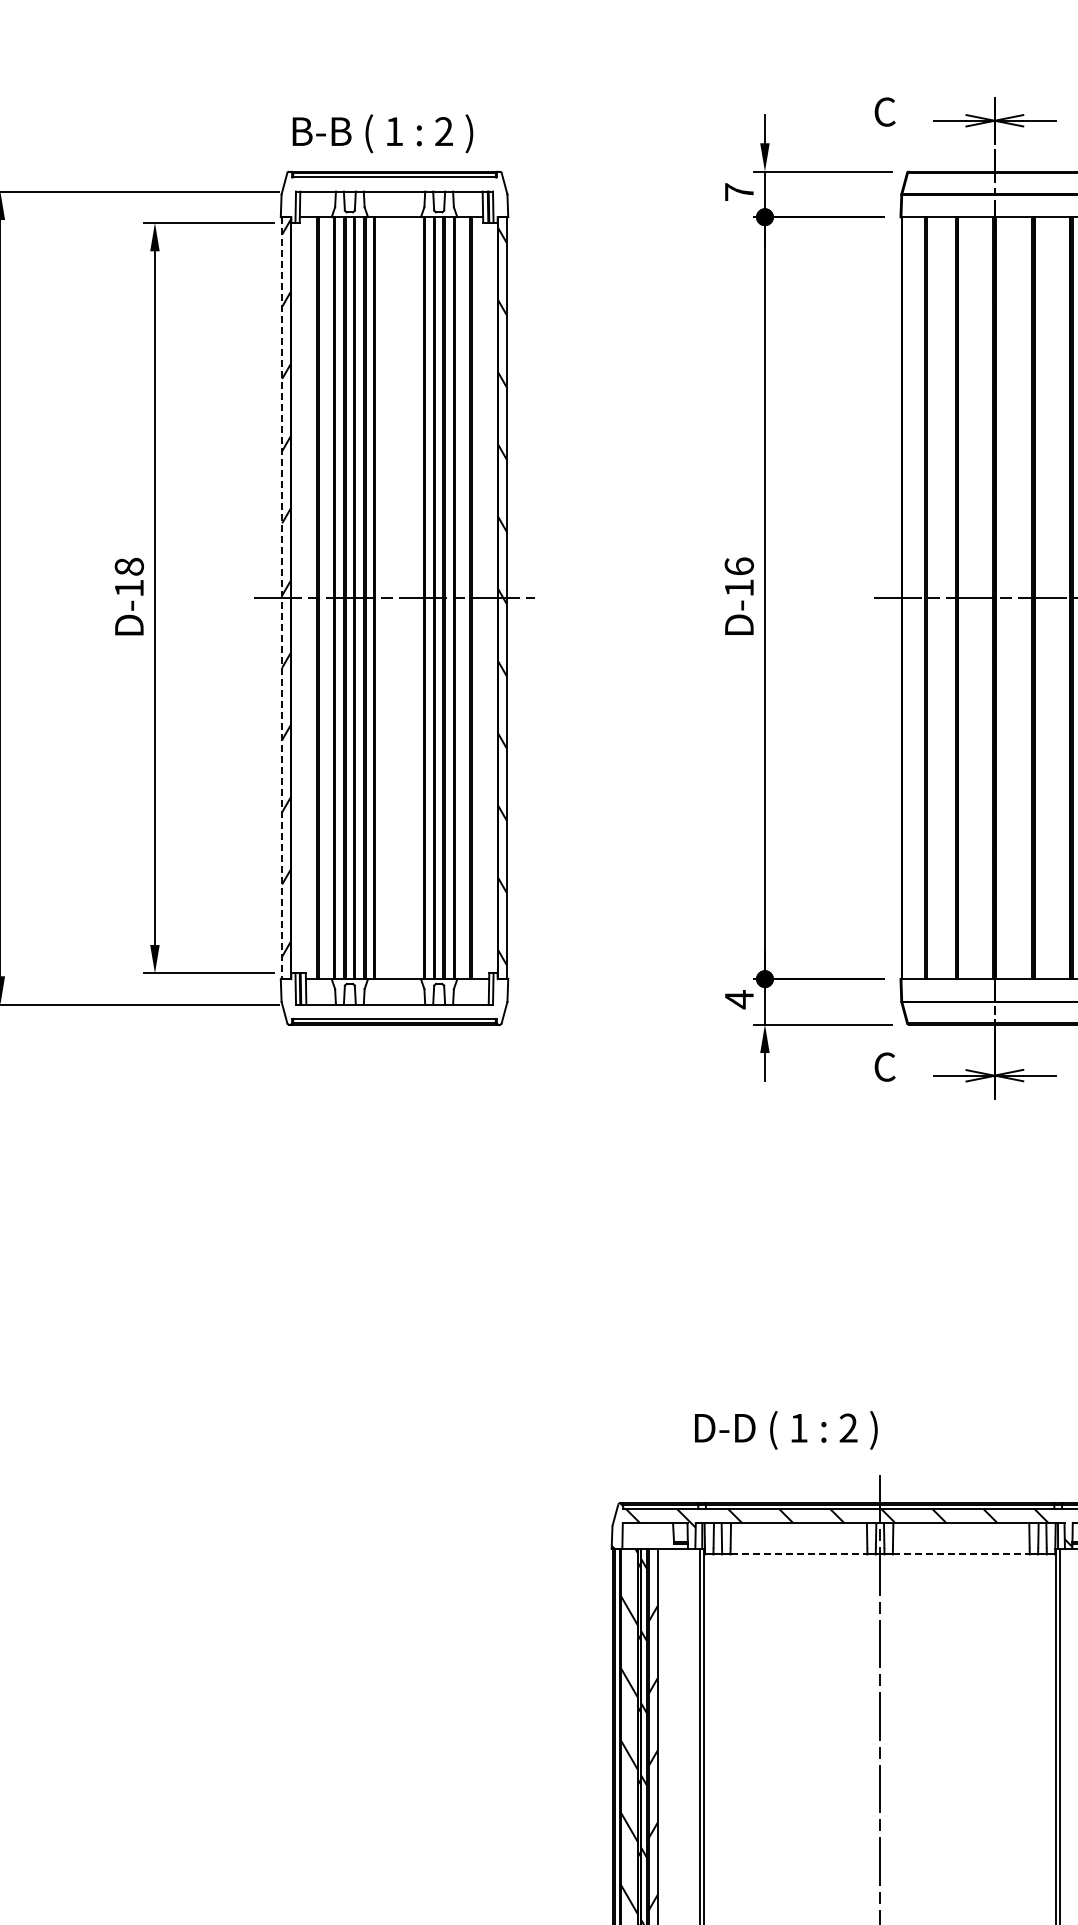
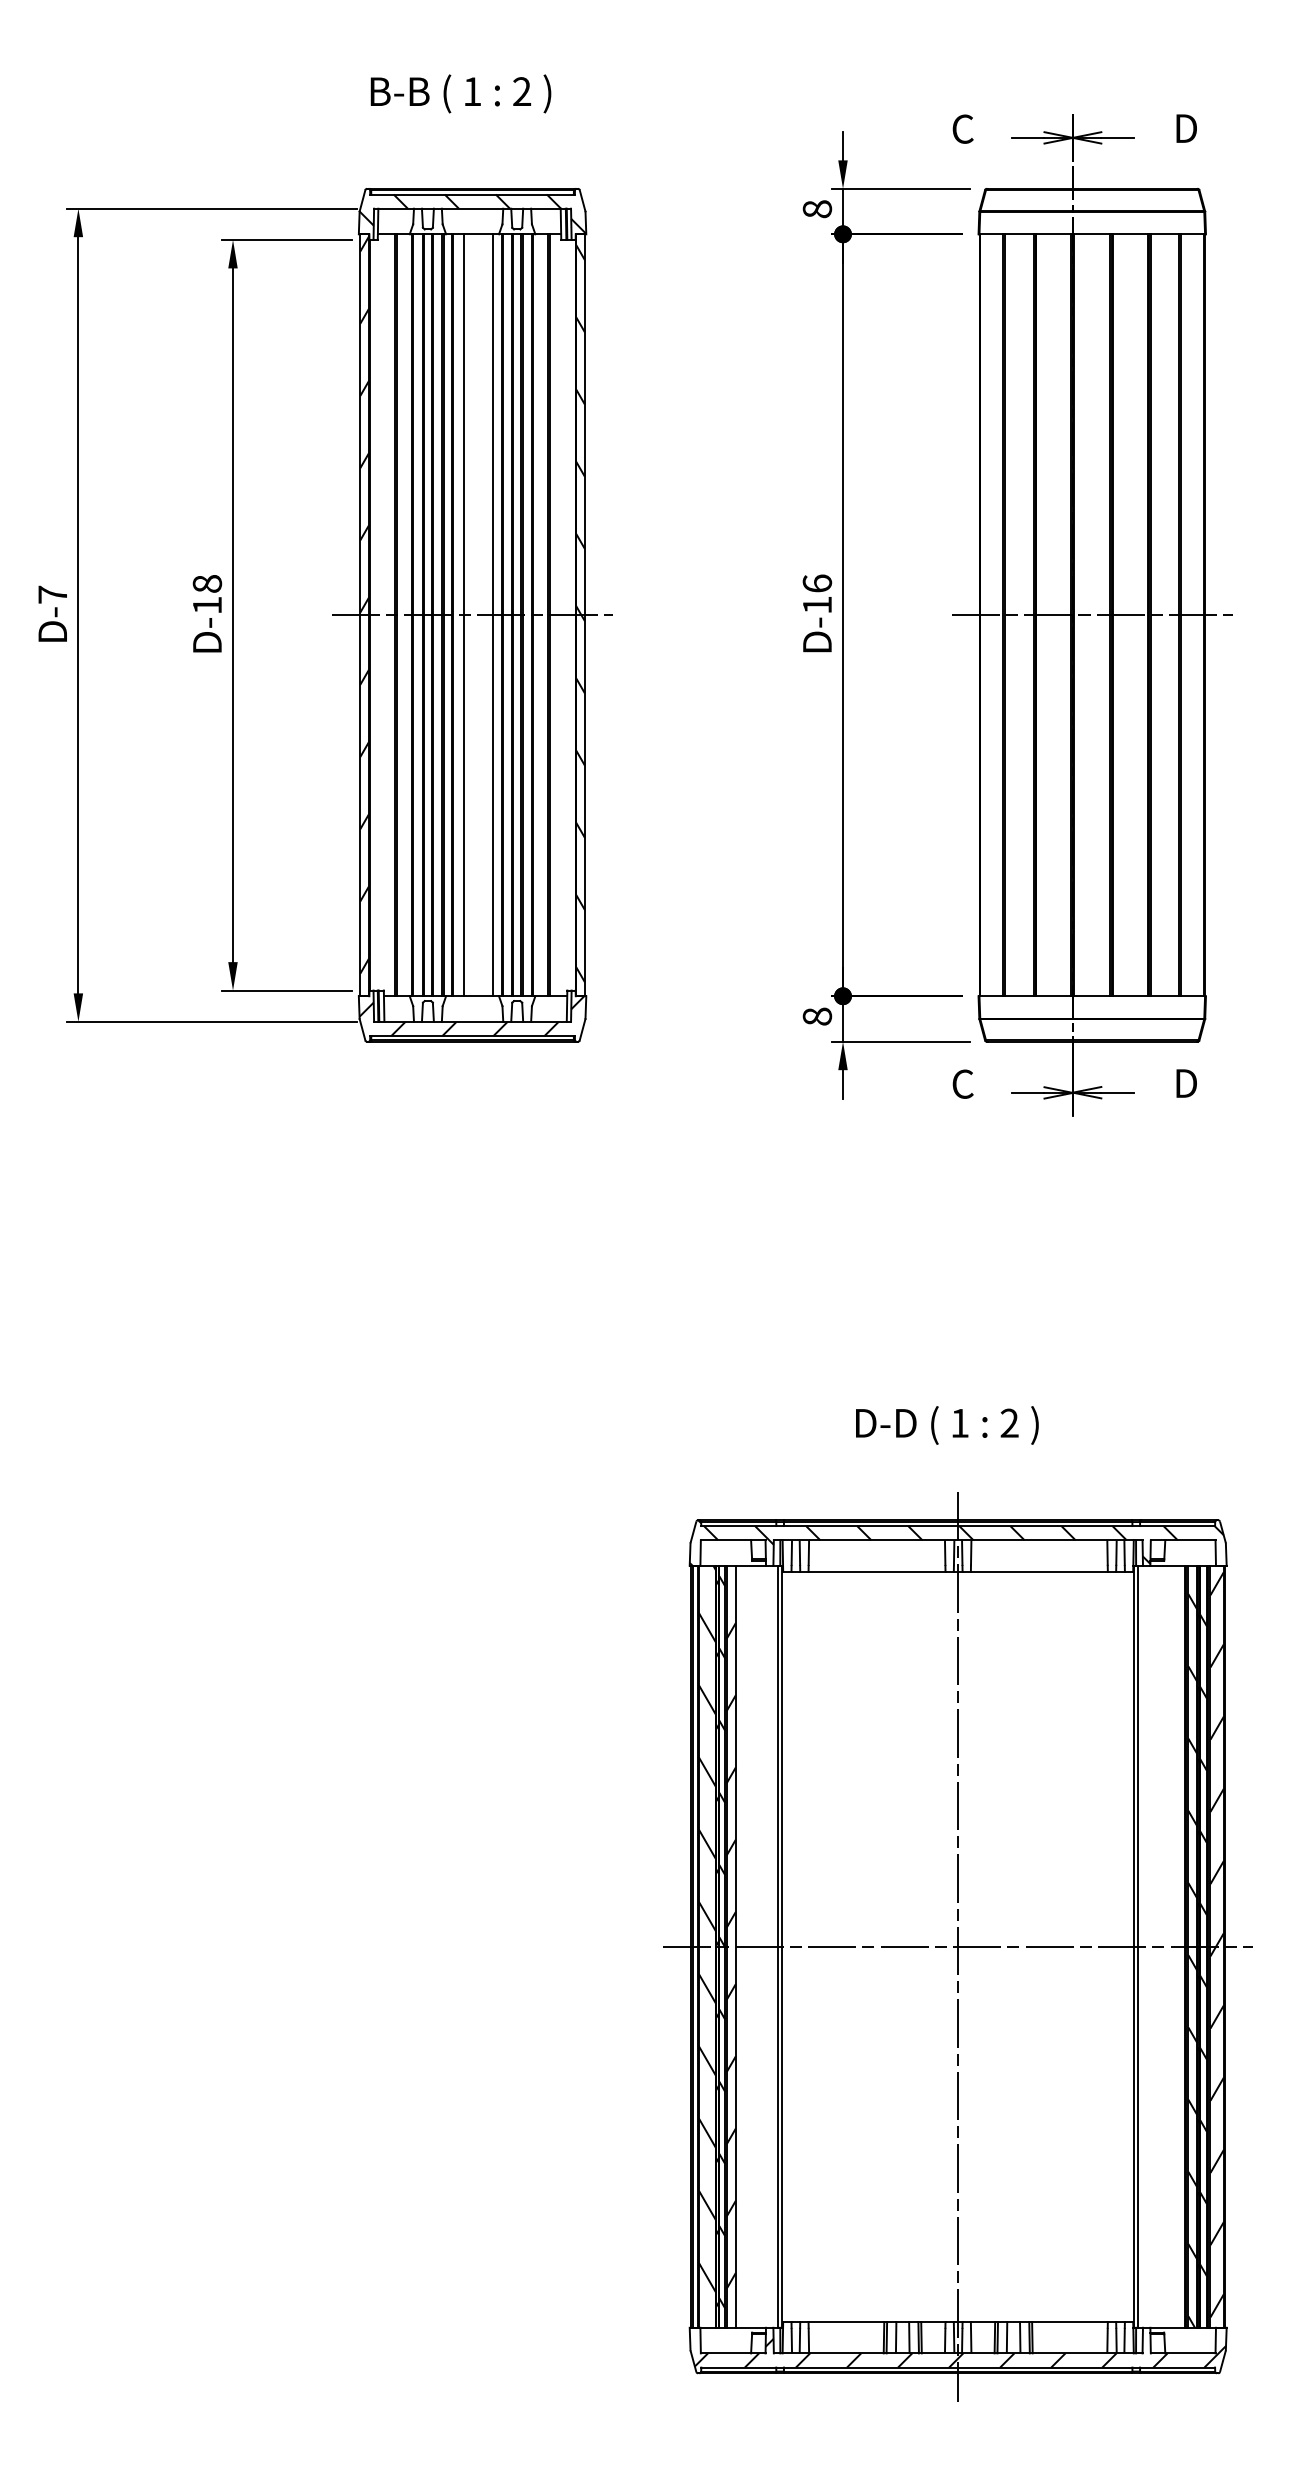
text: (382, 133) -> (460, 93), moved
text: (739, 192) -> (817, 209), 7 -> 8
hatch: (394, 196) -> (472, 213), added
line: (282, 598) -> (360, 615), dashed -> solid
line: (386, 598) -> (464, 615), added
line: (415, 598) -> (493, 615), added
hatch: (393, 999) -> (471, 1016), added
text: (739, 999) -> (817, 1016), 4 -> 8
text: (786, 1430) -> (947, 1425), moved
line: (799, 1554) -> (877, 1571), dashed -> solid
line: (961, 1554) -> (1039, 1571), dashed -> solid

